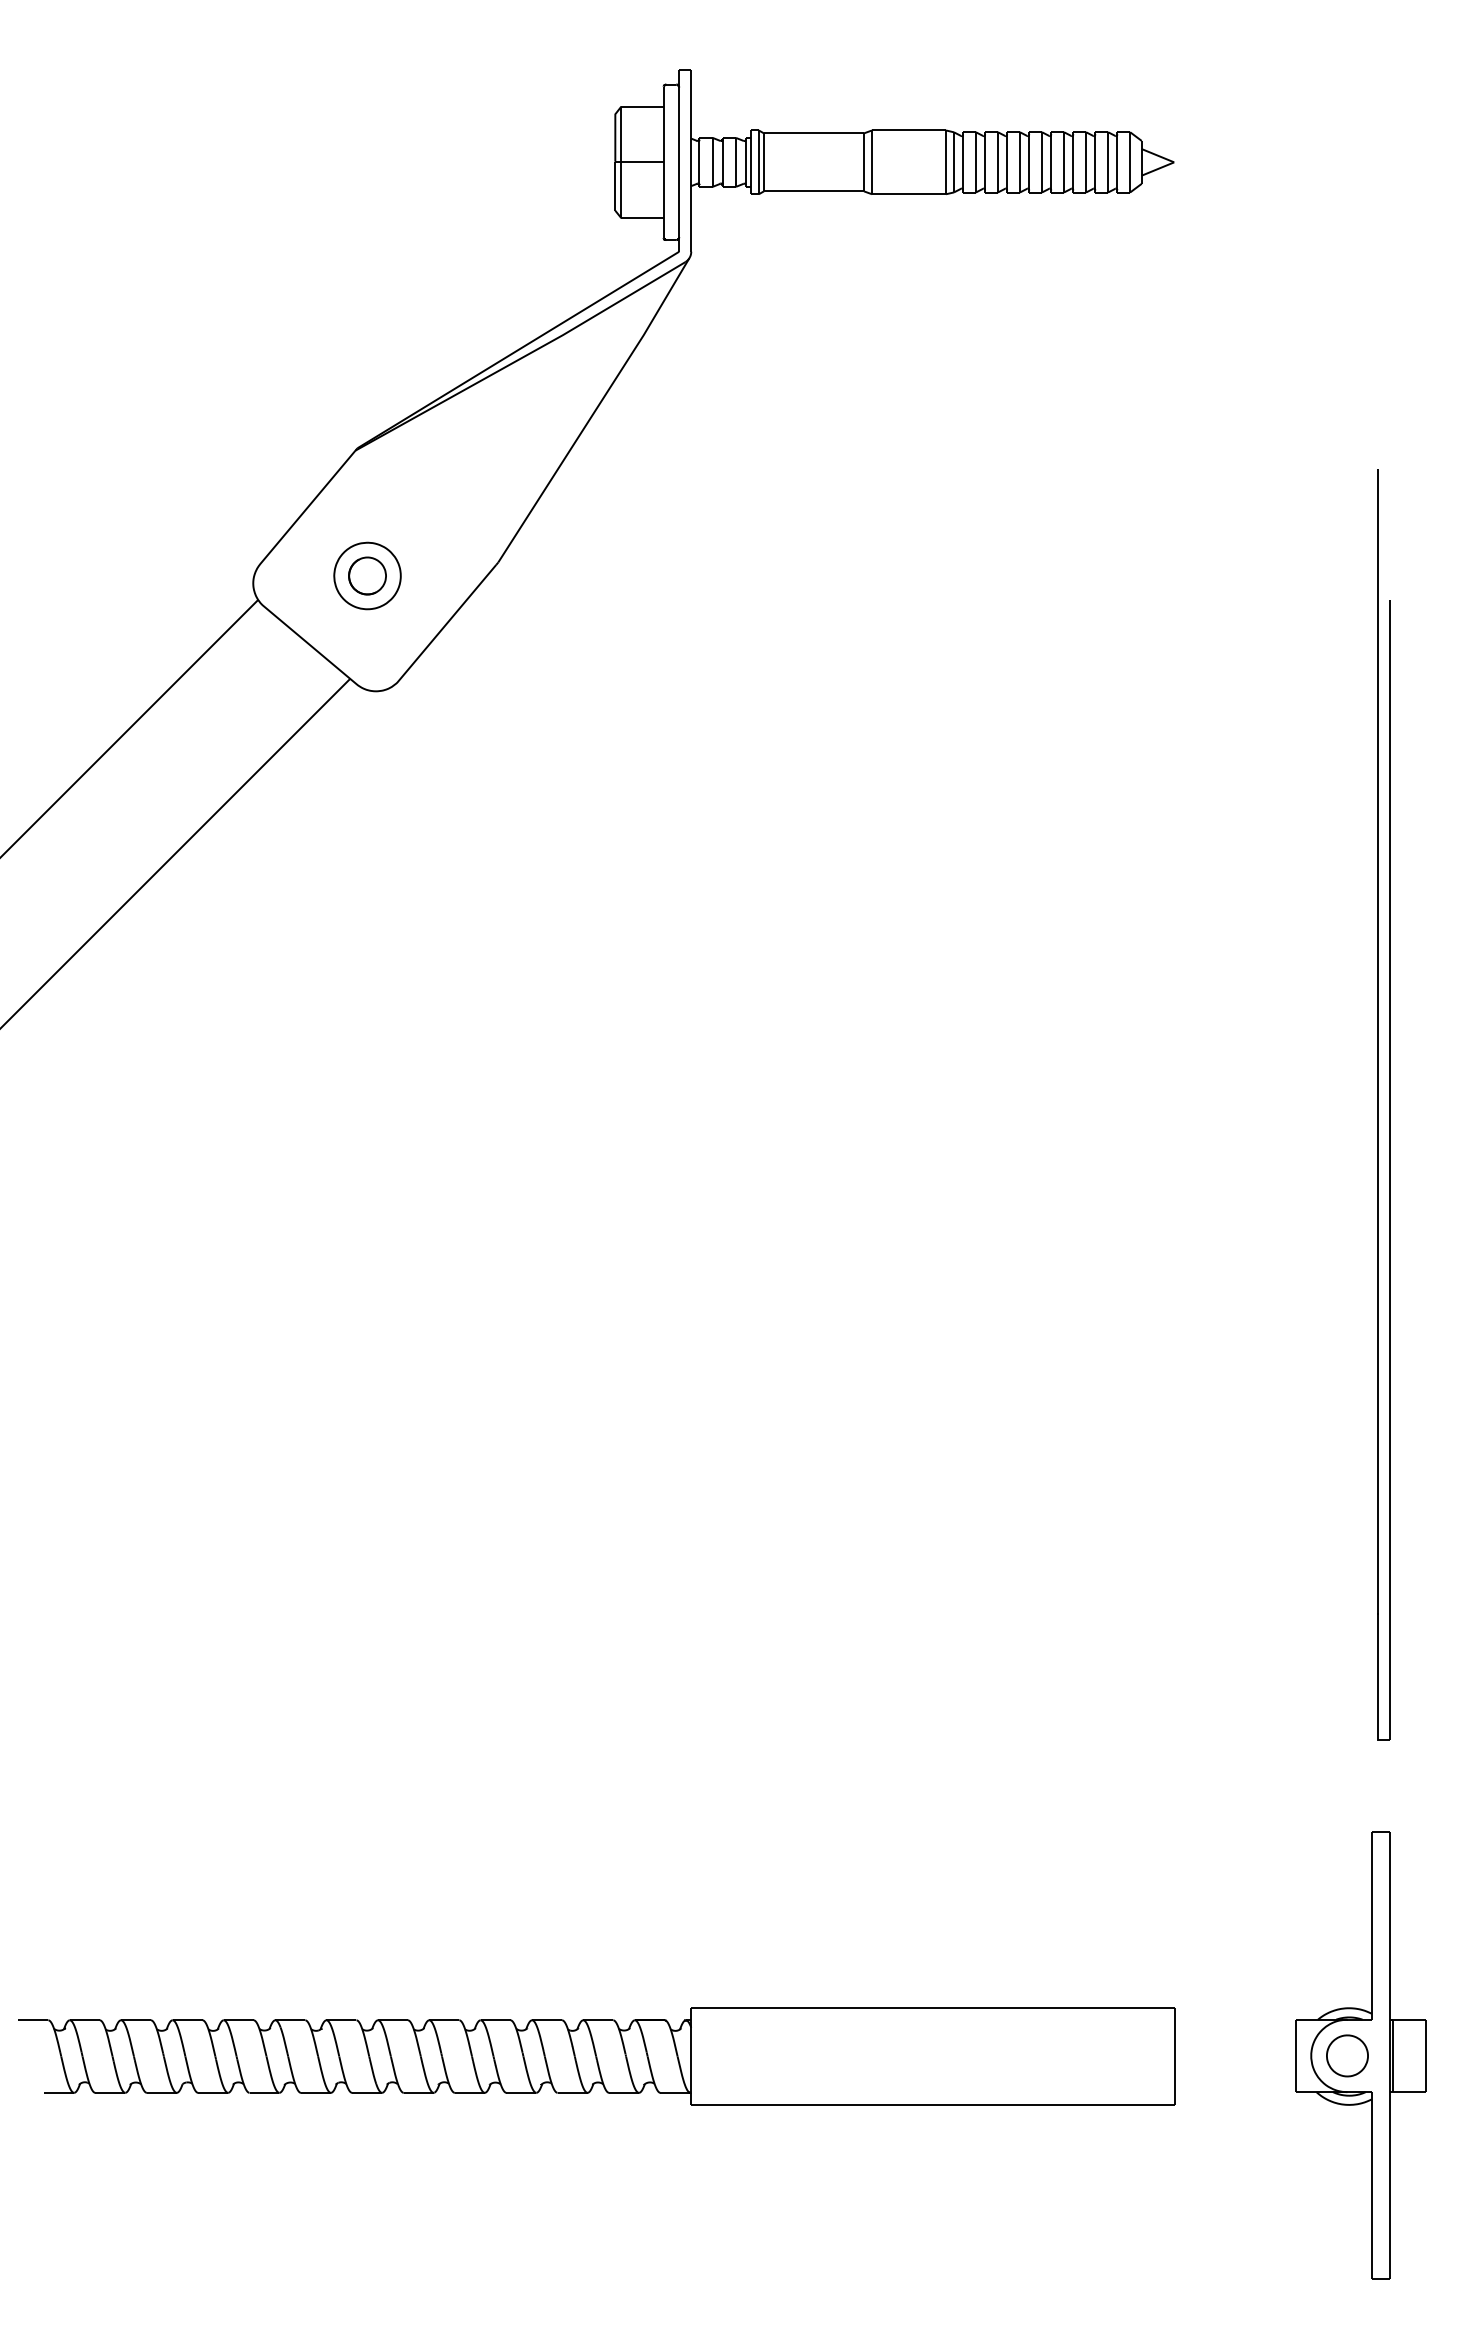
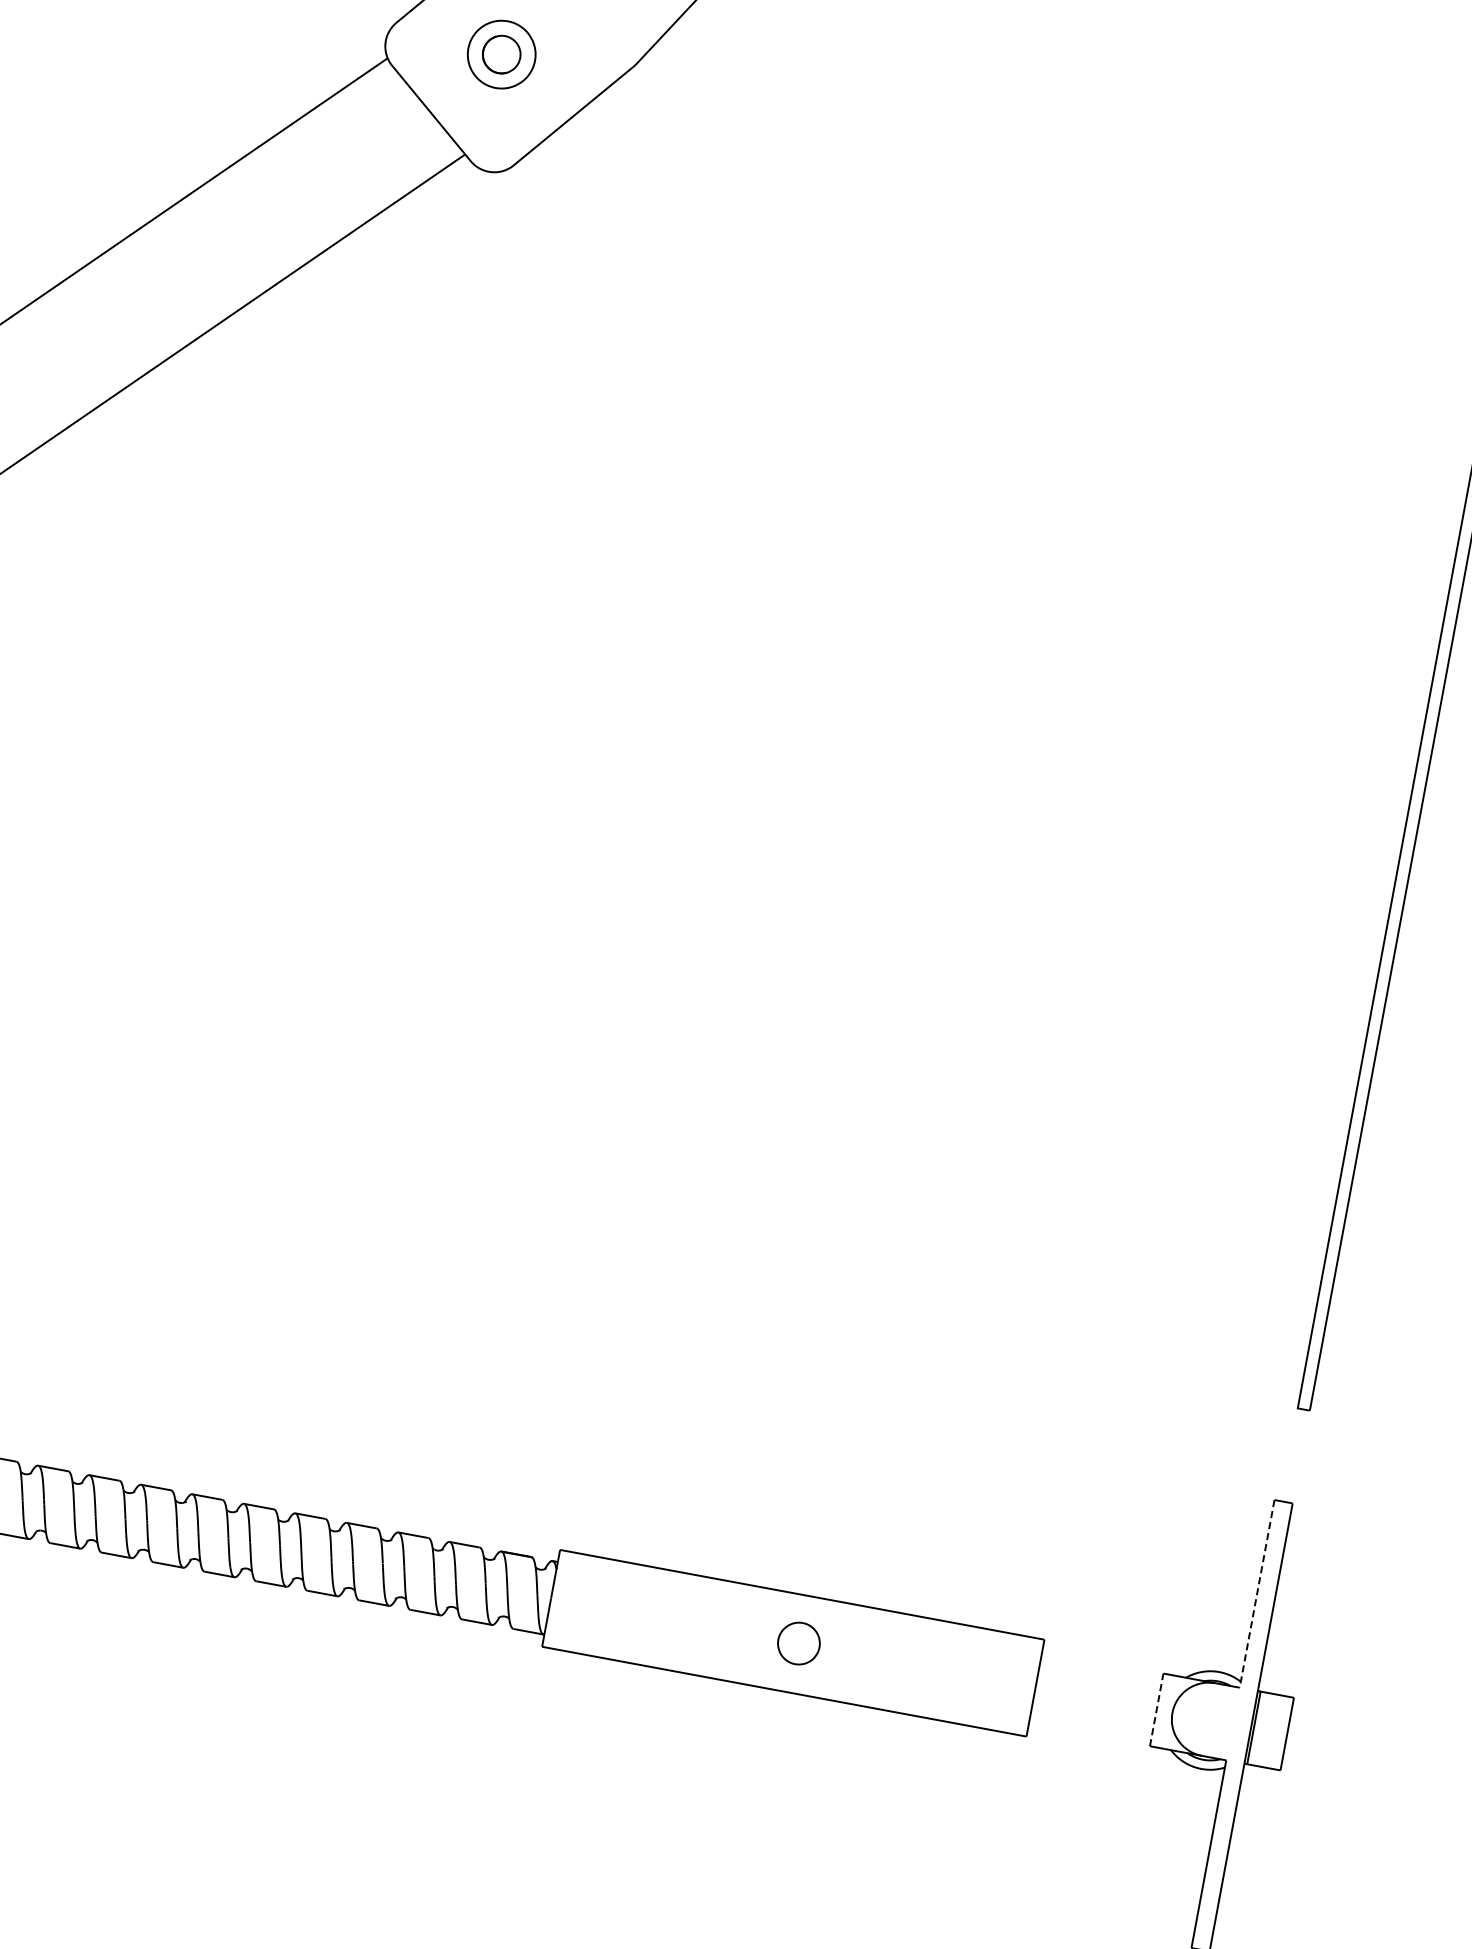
line: (1371, 1927) -> (1256, 1595), solid -> dashed
line: (1295, 2055) -> (1156, 1709), solid -> dashed
part: (1347, 2055) -> (799, 1643), moved

